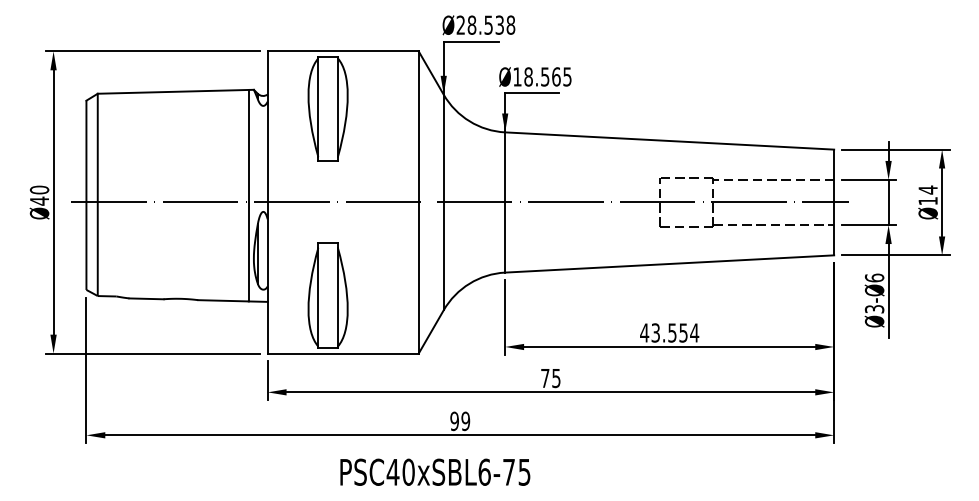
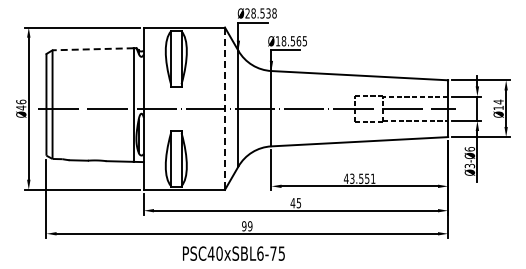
line: (173, 92) -> (93, 49), solid -> dashed
text: (38, 189) -> (20, 101), Ø40 -> Ø46
line: (417, 203) -> (224, 109), solid -> dashed
text: (693, 332) -> (372, 178), 43.554 -> 43.551
text: (544, 378) -> (292, 203), 75 -> 45

